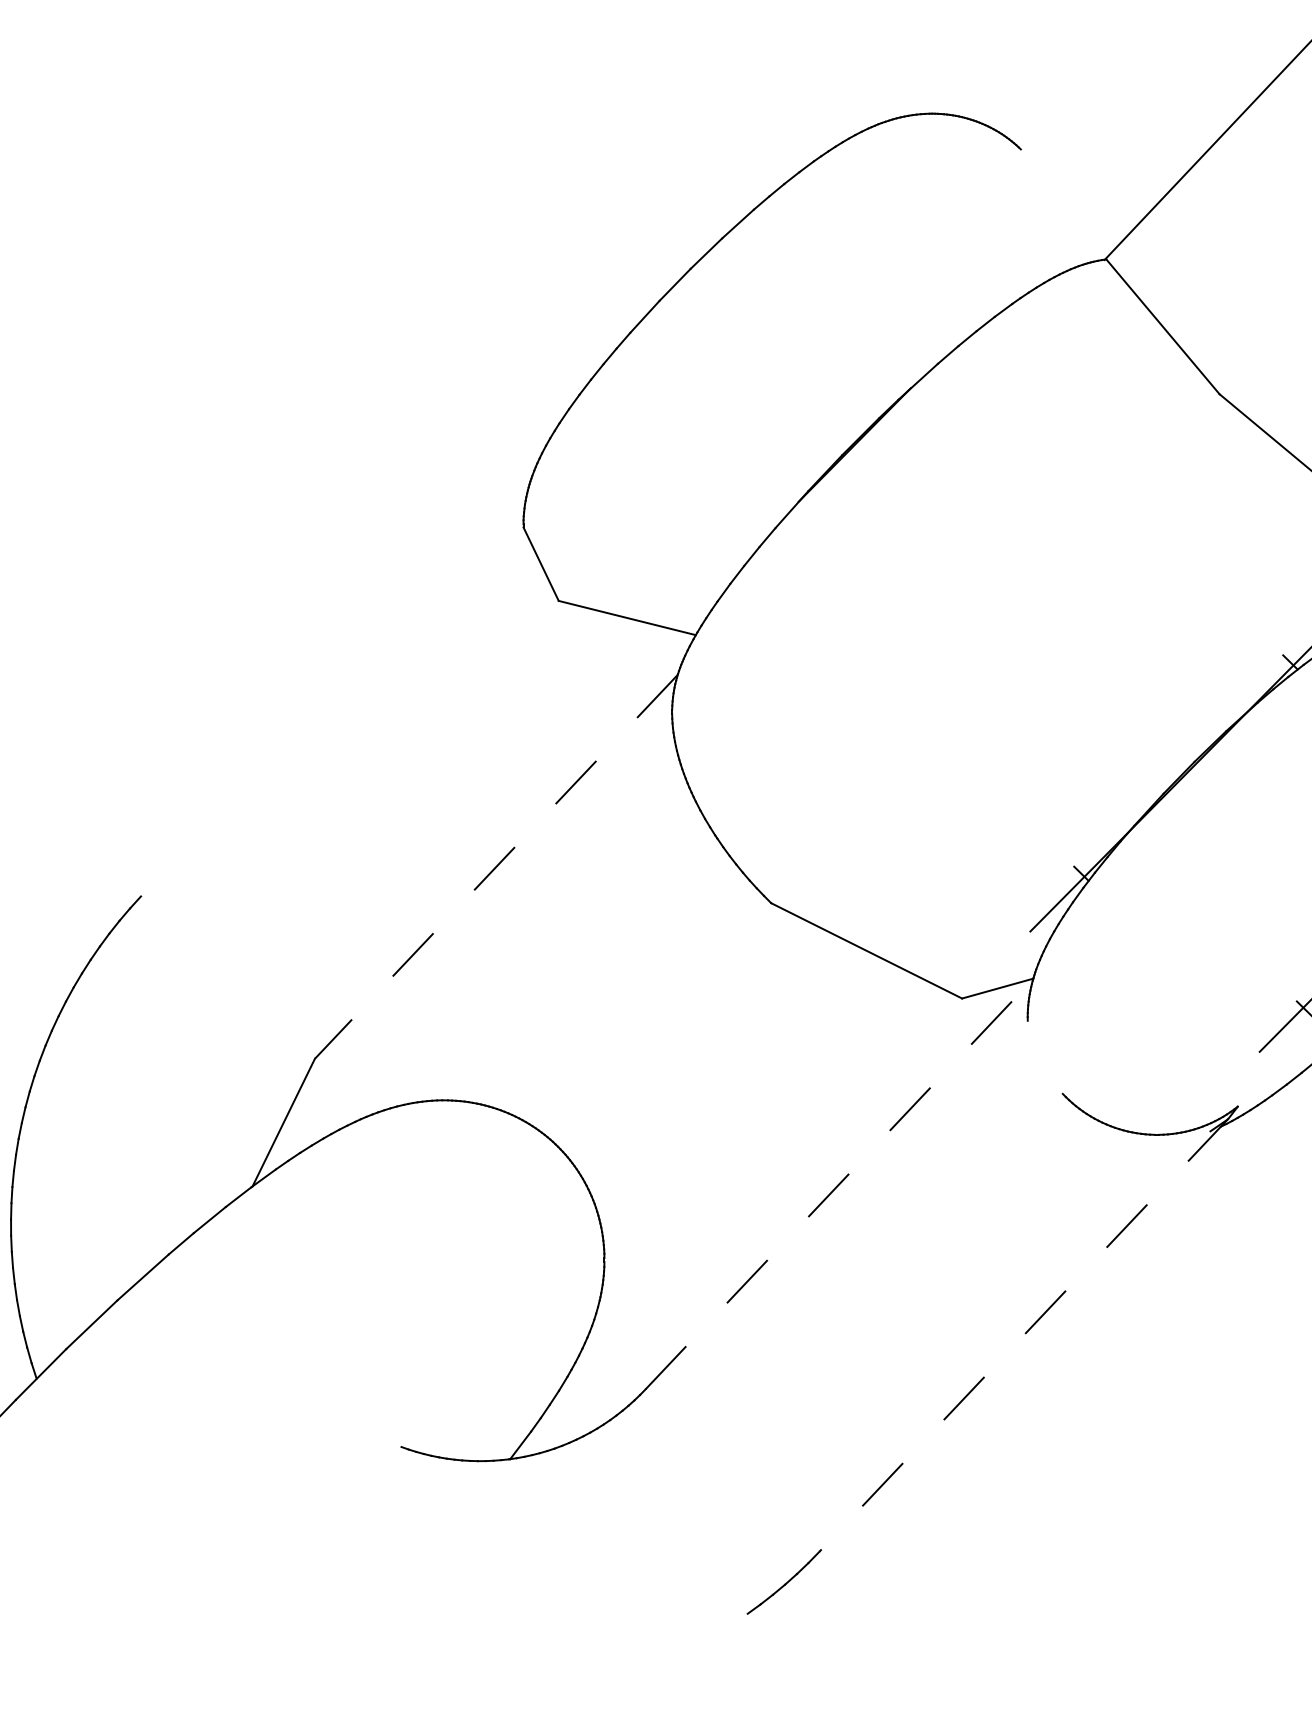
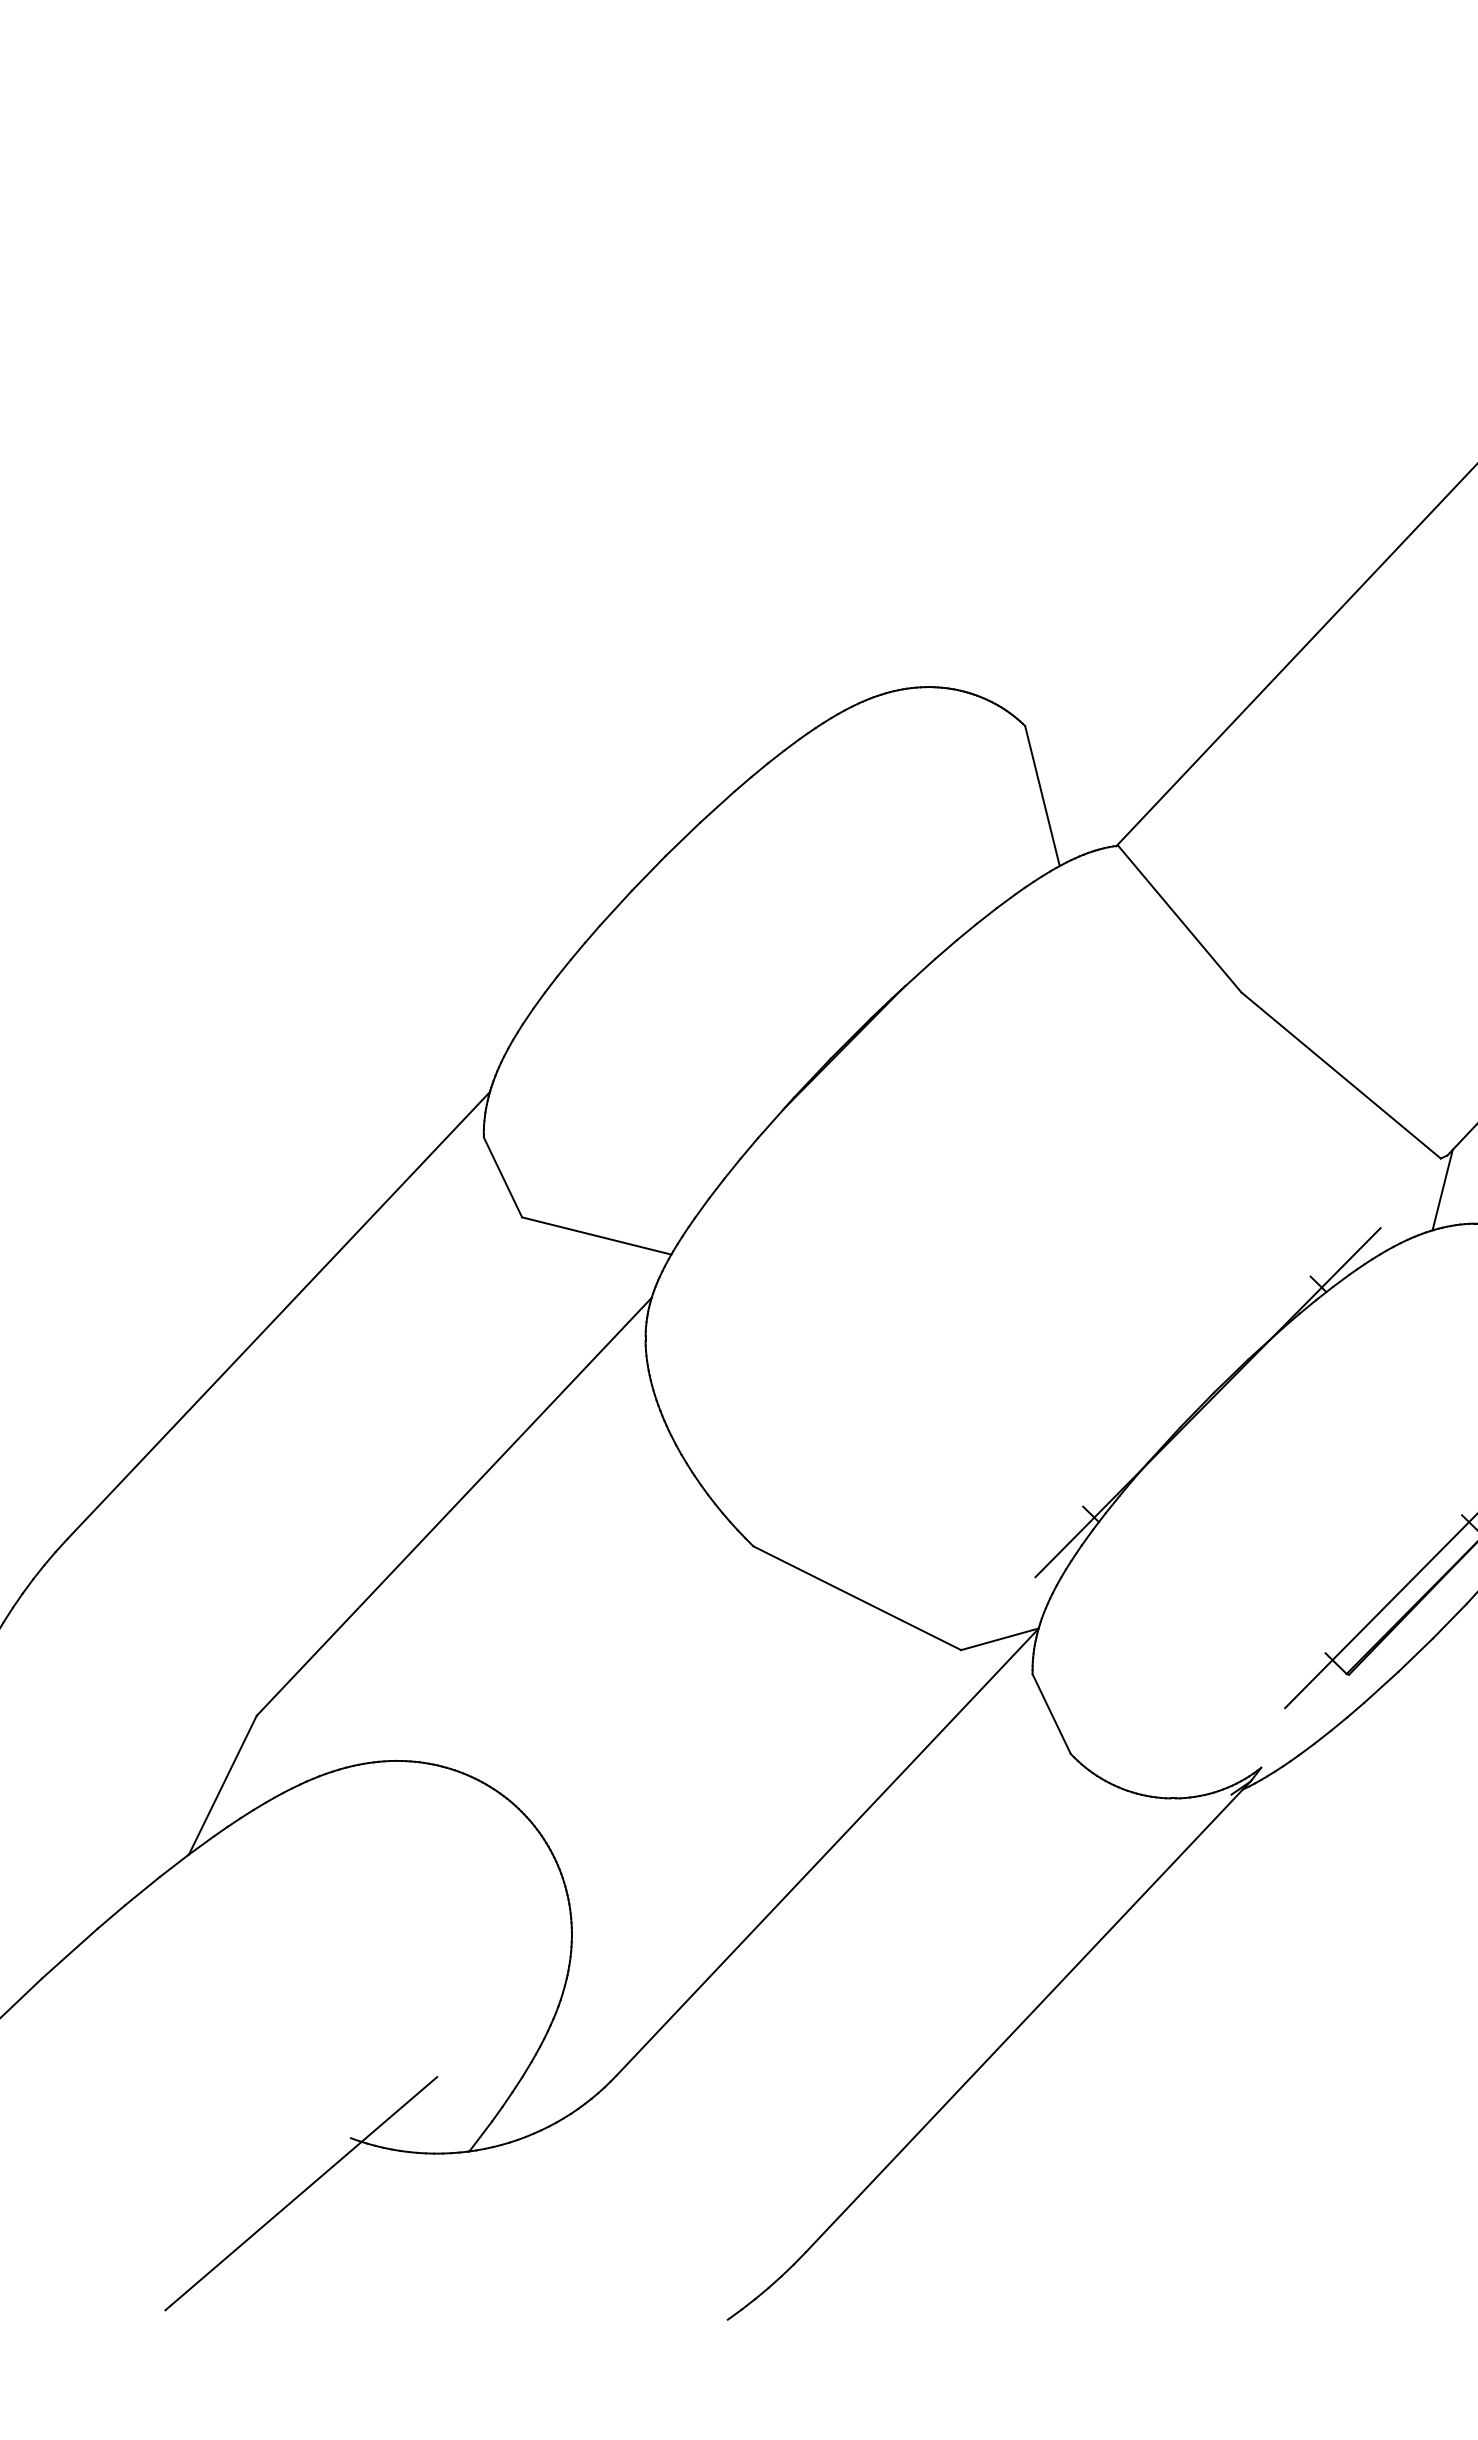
line: (1036, 213) -> (1042, 795), added
line: (334, 690) -> (278, 1314), added
line: (496, 866) -> (454, 1506), dashed -> solid
line: (1045, 1056) -> (1051, 1713), added
line: (839, 1183) -> (827, 1851), dashed -> solid
line: (1023, 1335) -> (1028, 2016), dashed -> solid
line: (356, 1497) -> (301, 2193), added

